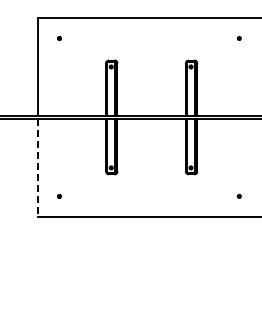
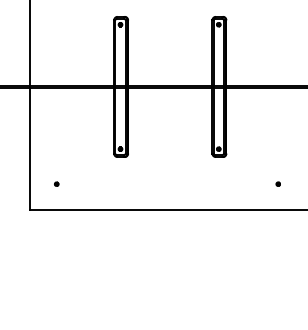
line: (37, 168) -> (29, 149), dashed -> solid

